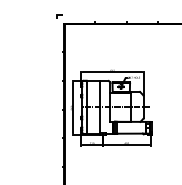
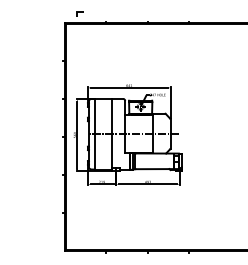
line: (59, 15) -> (79, 12), moved

